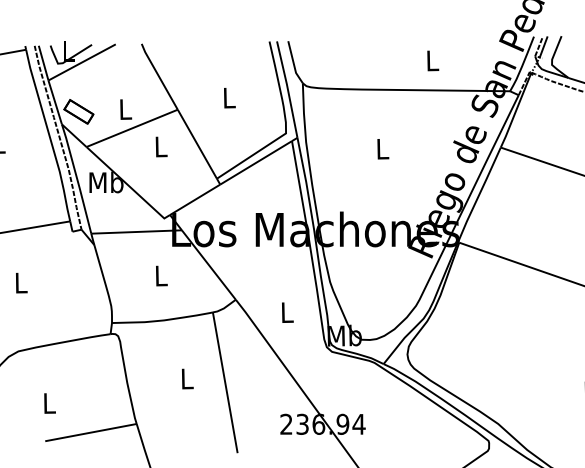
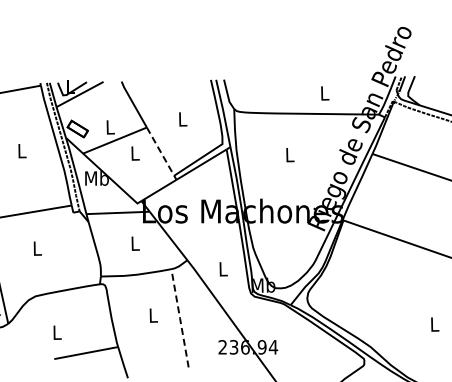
line: (197, 144) -> (160, 151), solid -> dashed
line: (225, 383) -> (180, 318), solid -> dashed

